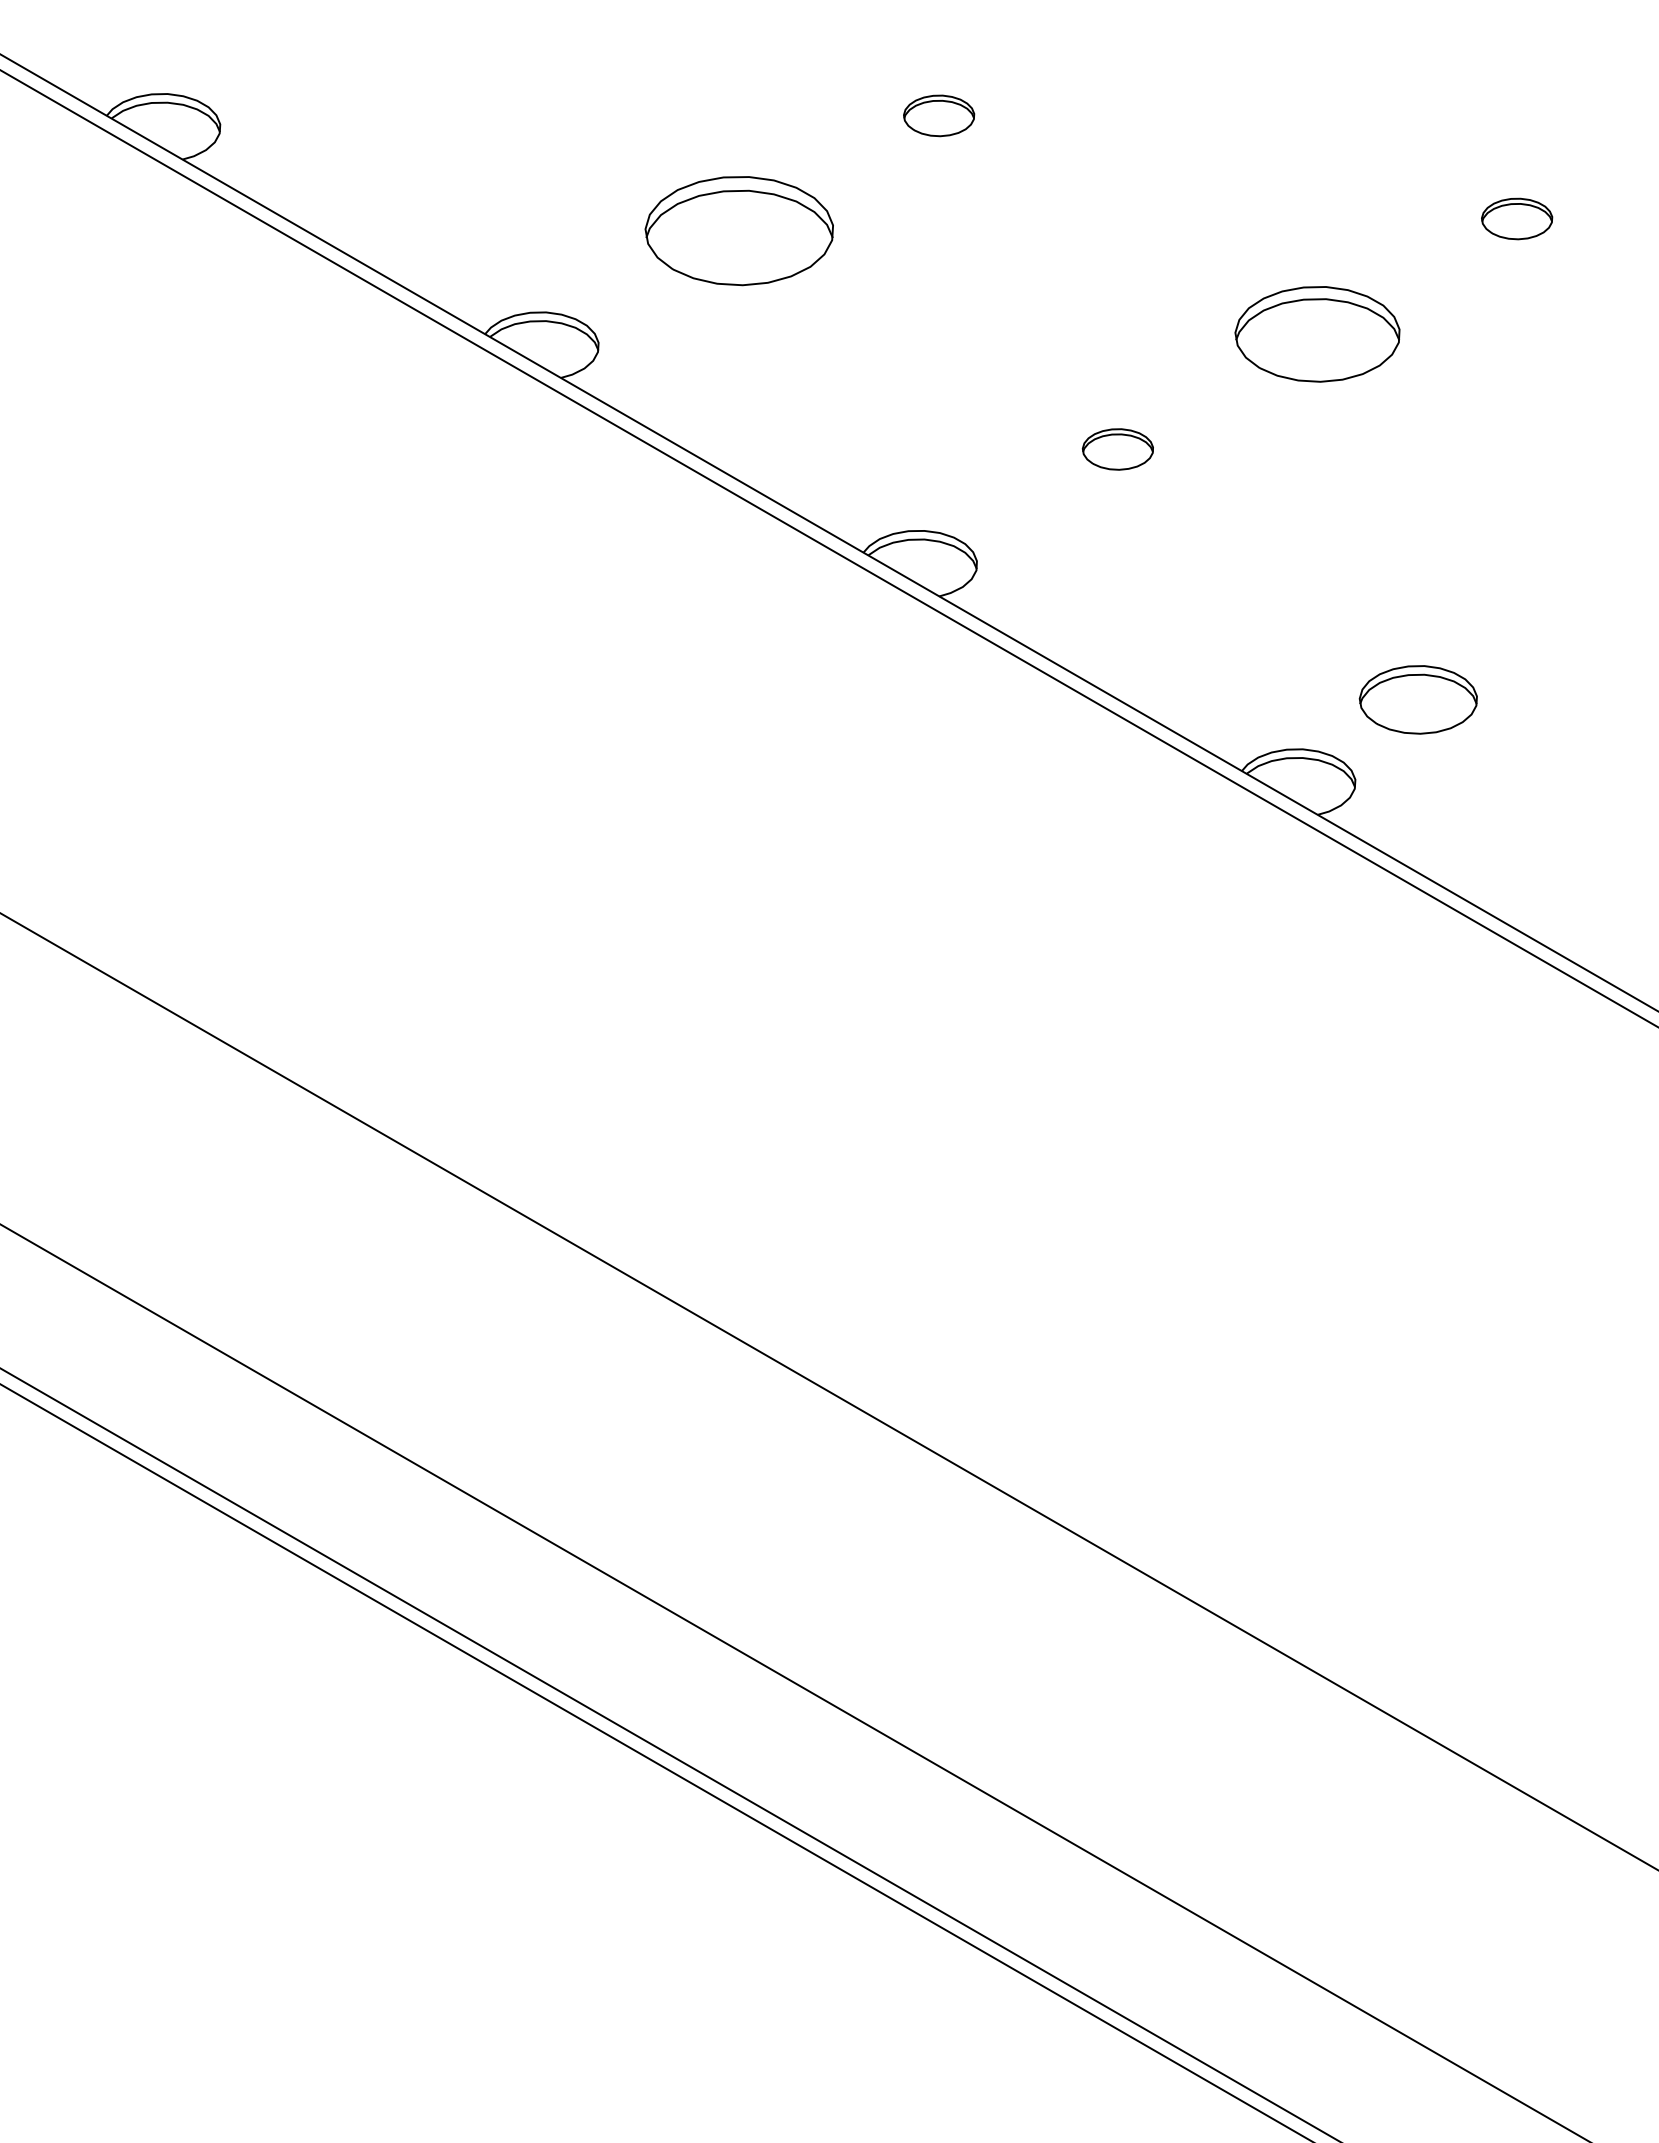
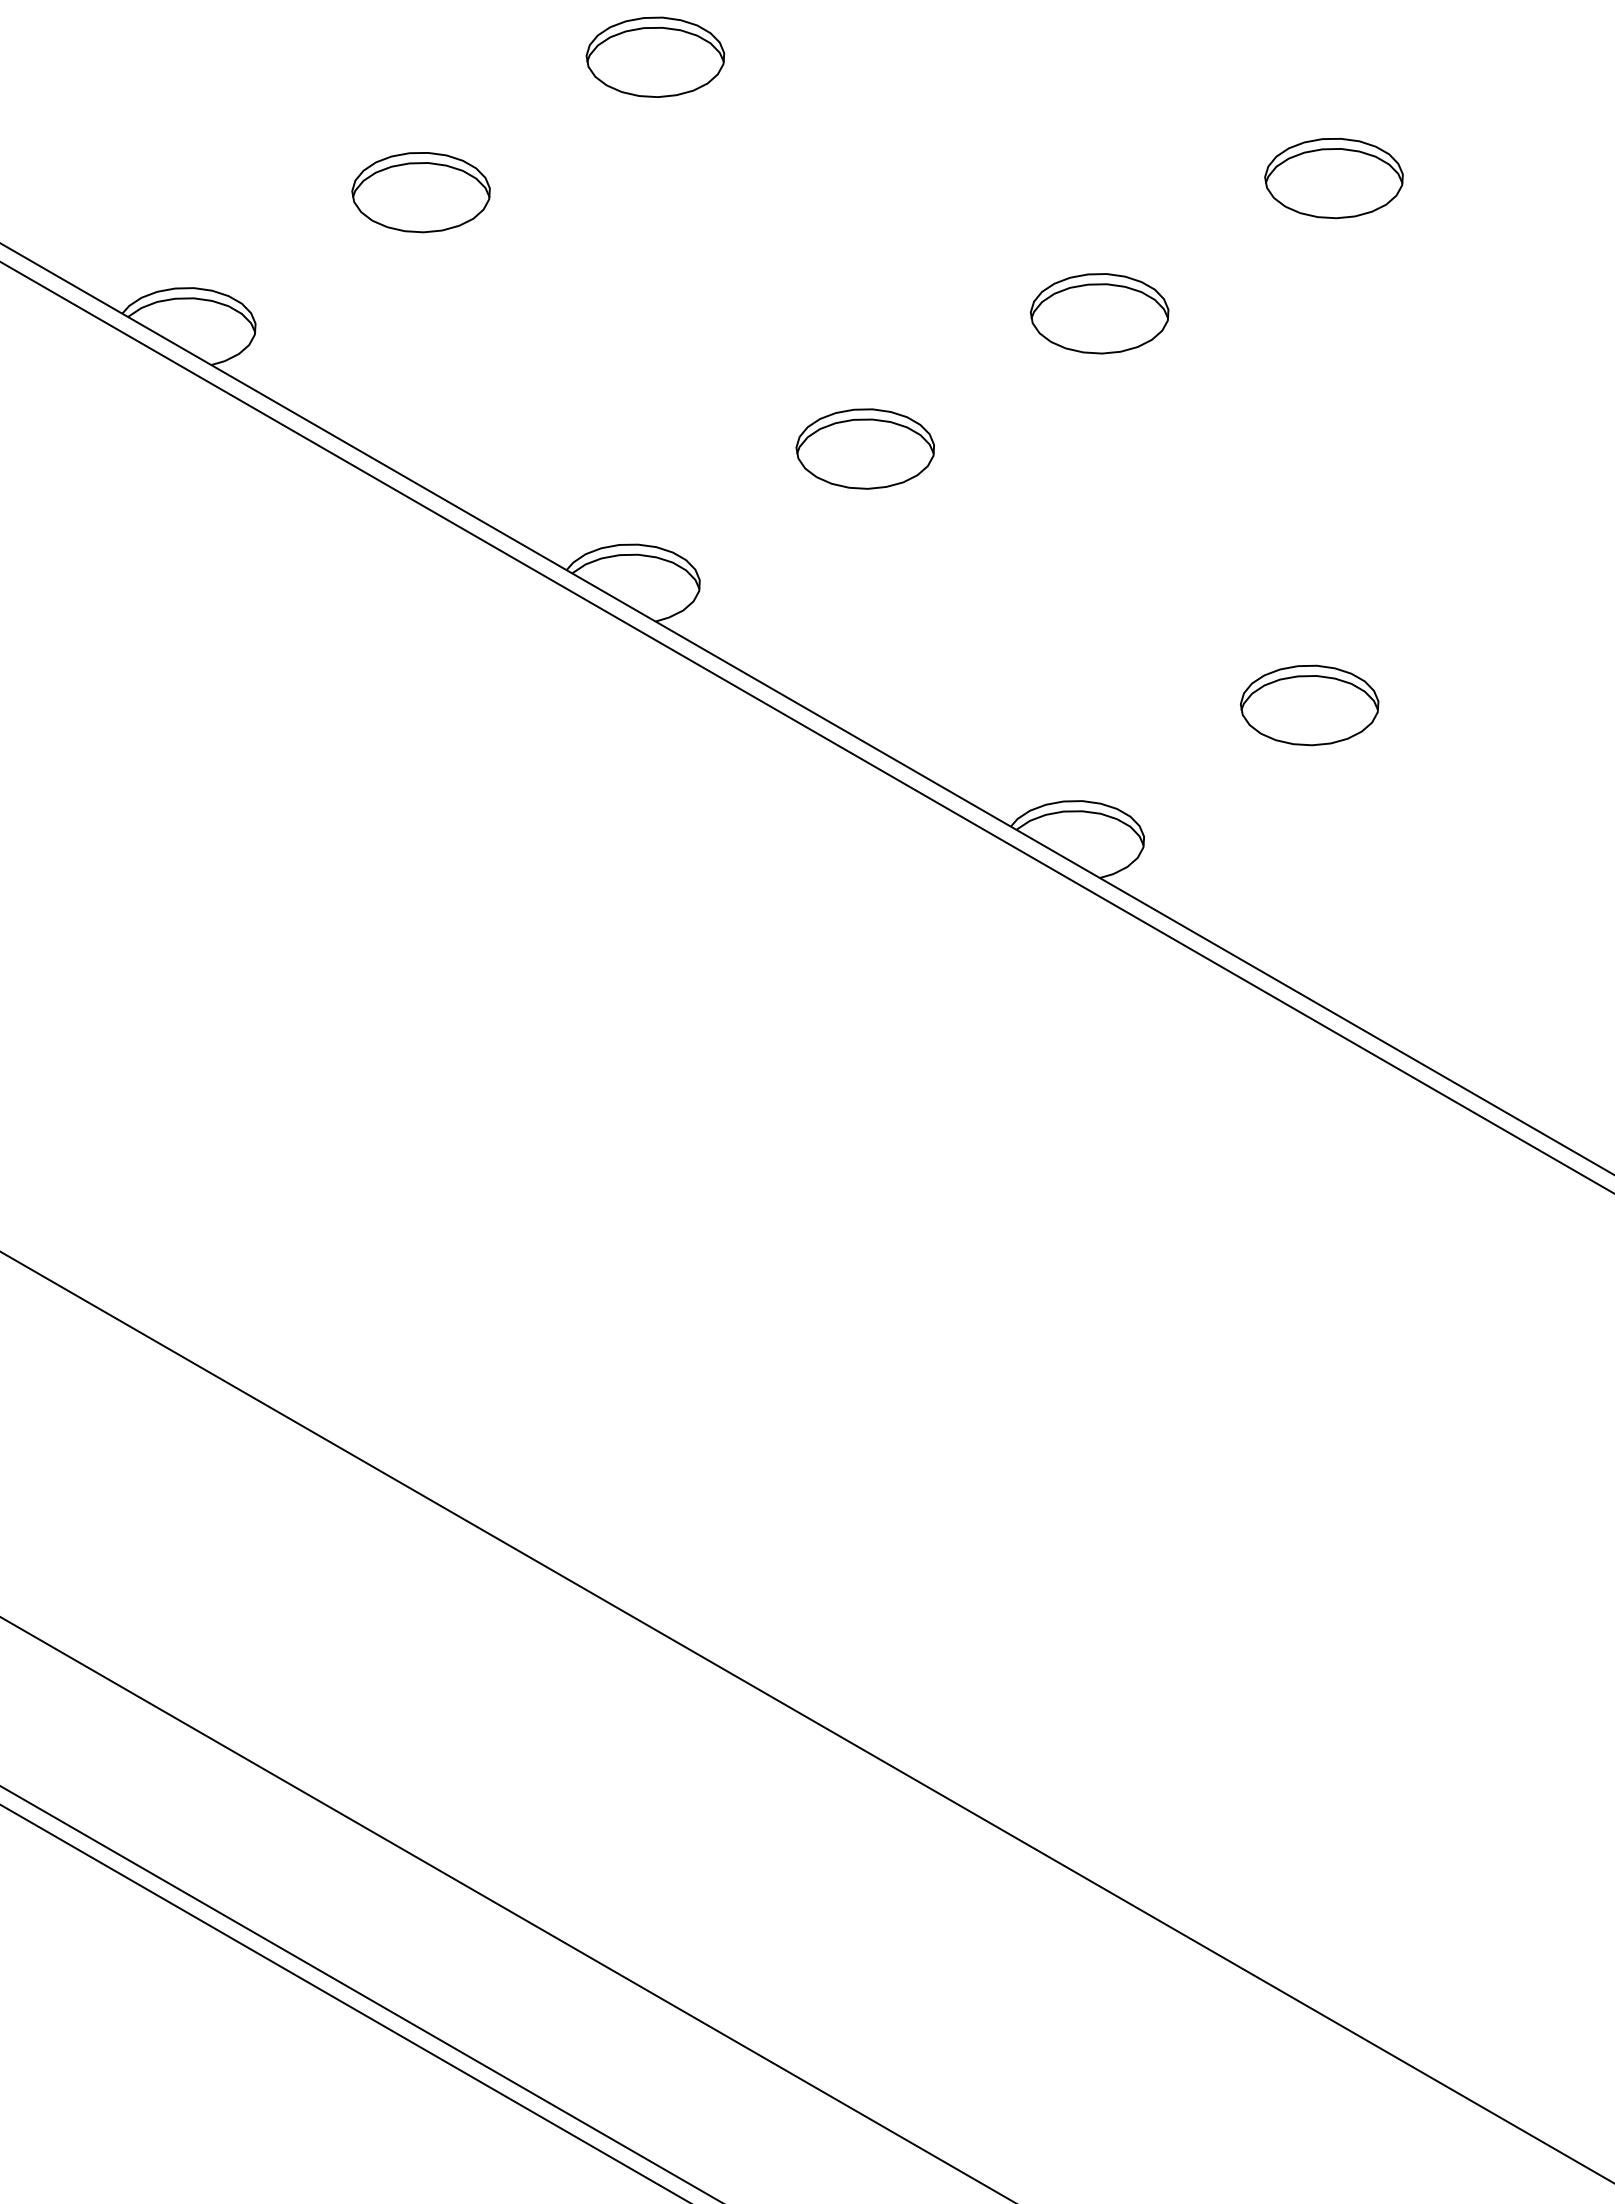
part: (938, 115) -> (654, 56), size x1.67
part: (1516, 218) -> (1333, 177), size x1.67
part: (739, 230) -> (420, 191), size x0.62
part: (1317, 333) -> (1099, 312), size x0.71
part: (1117, 449) -> (864, 449), size x1.67
part: (1417, 699) -> (1308, 705), moved

